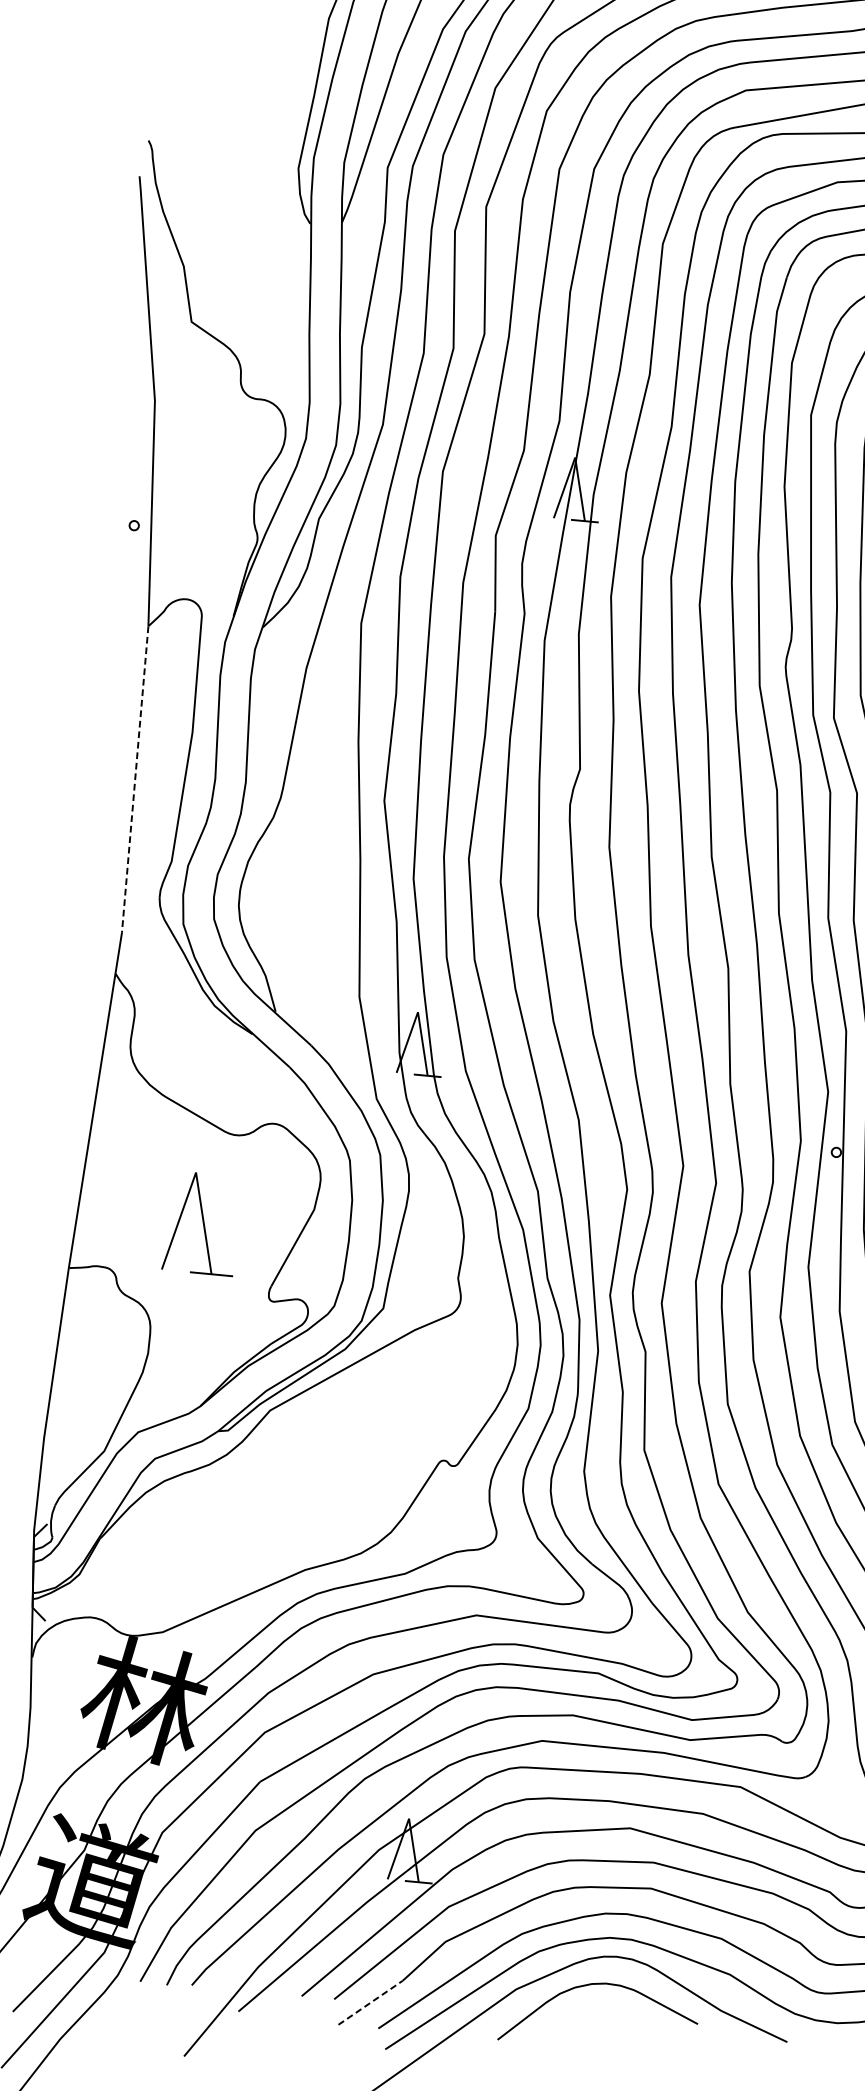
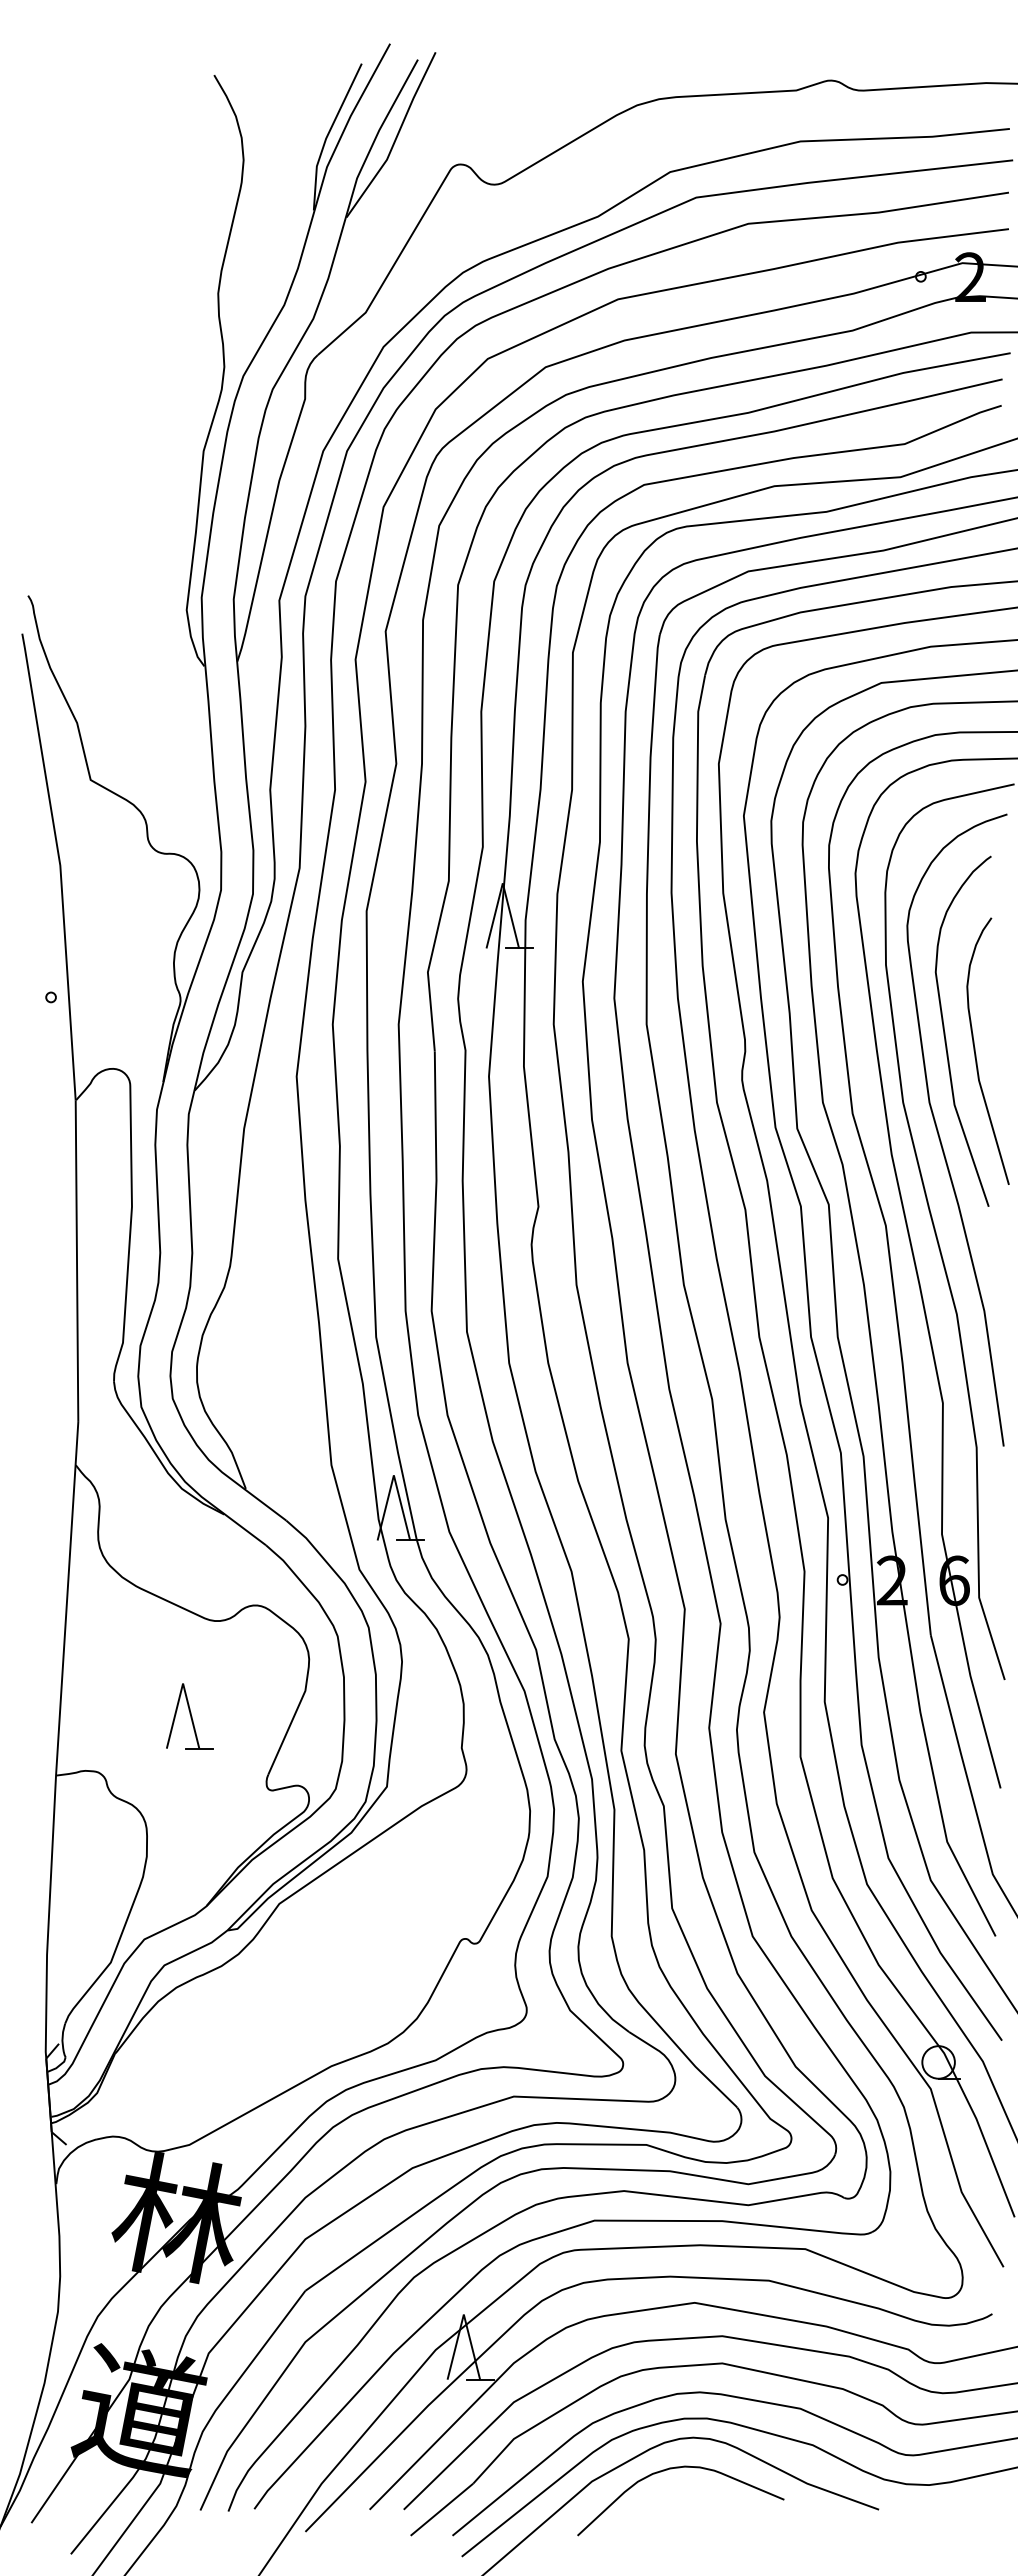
line: (135, 779) -> (77, 1261), dashed -> solid
part: (201, 1223) -> (189, 1716), size x0.62
line: (370, 2002) -> (441, 2509), dashed -> solid

